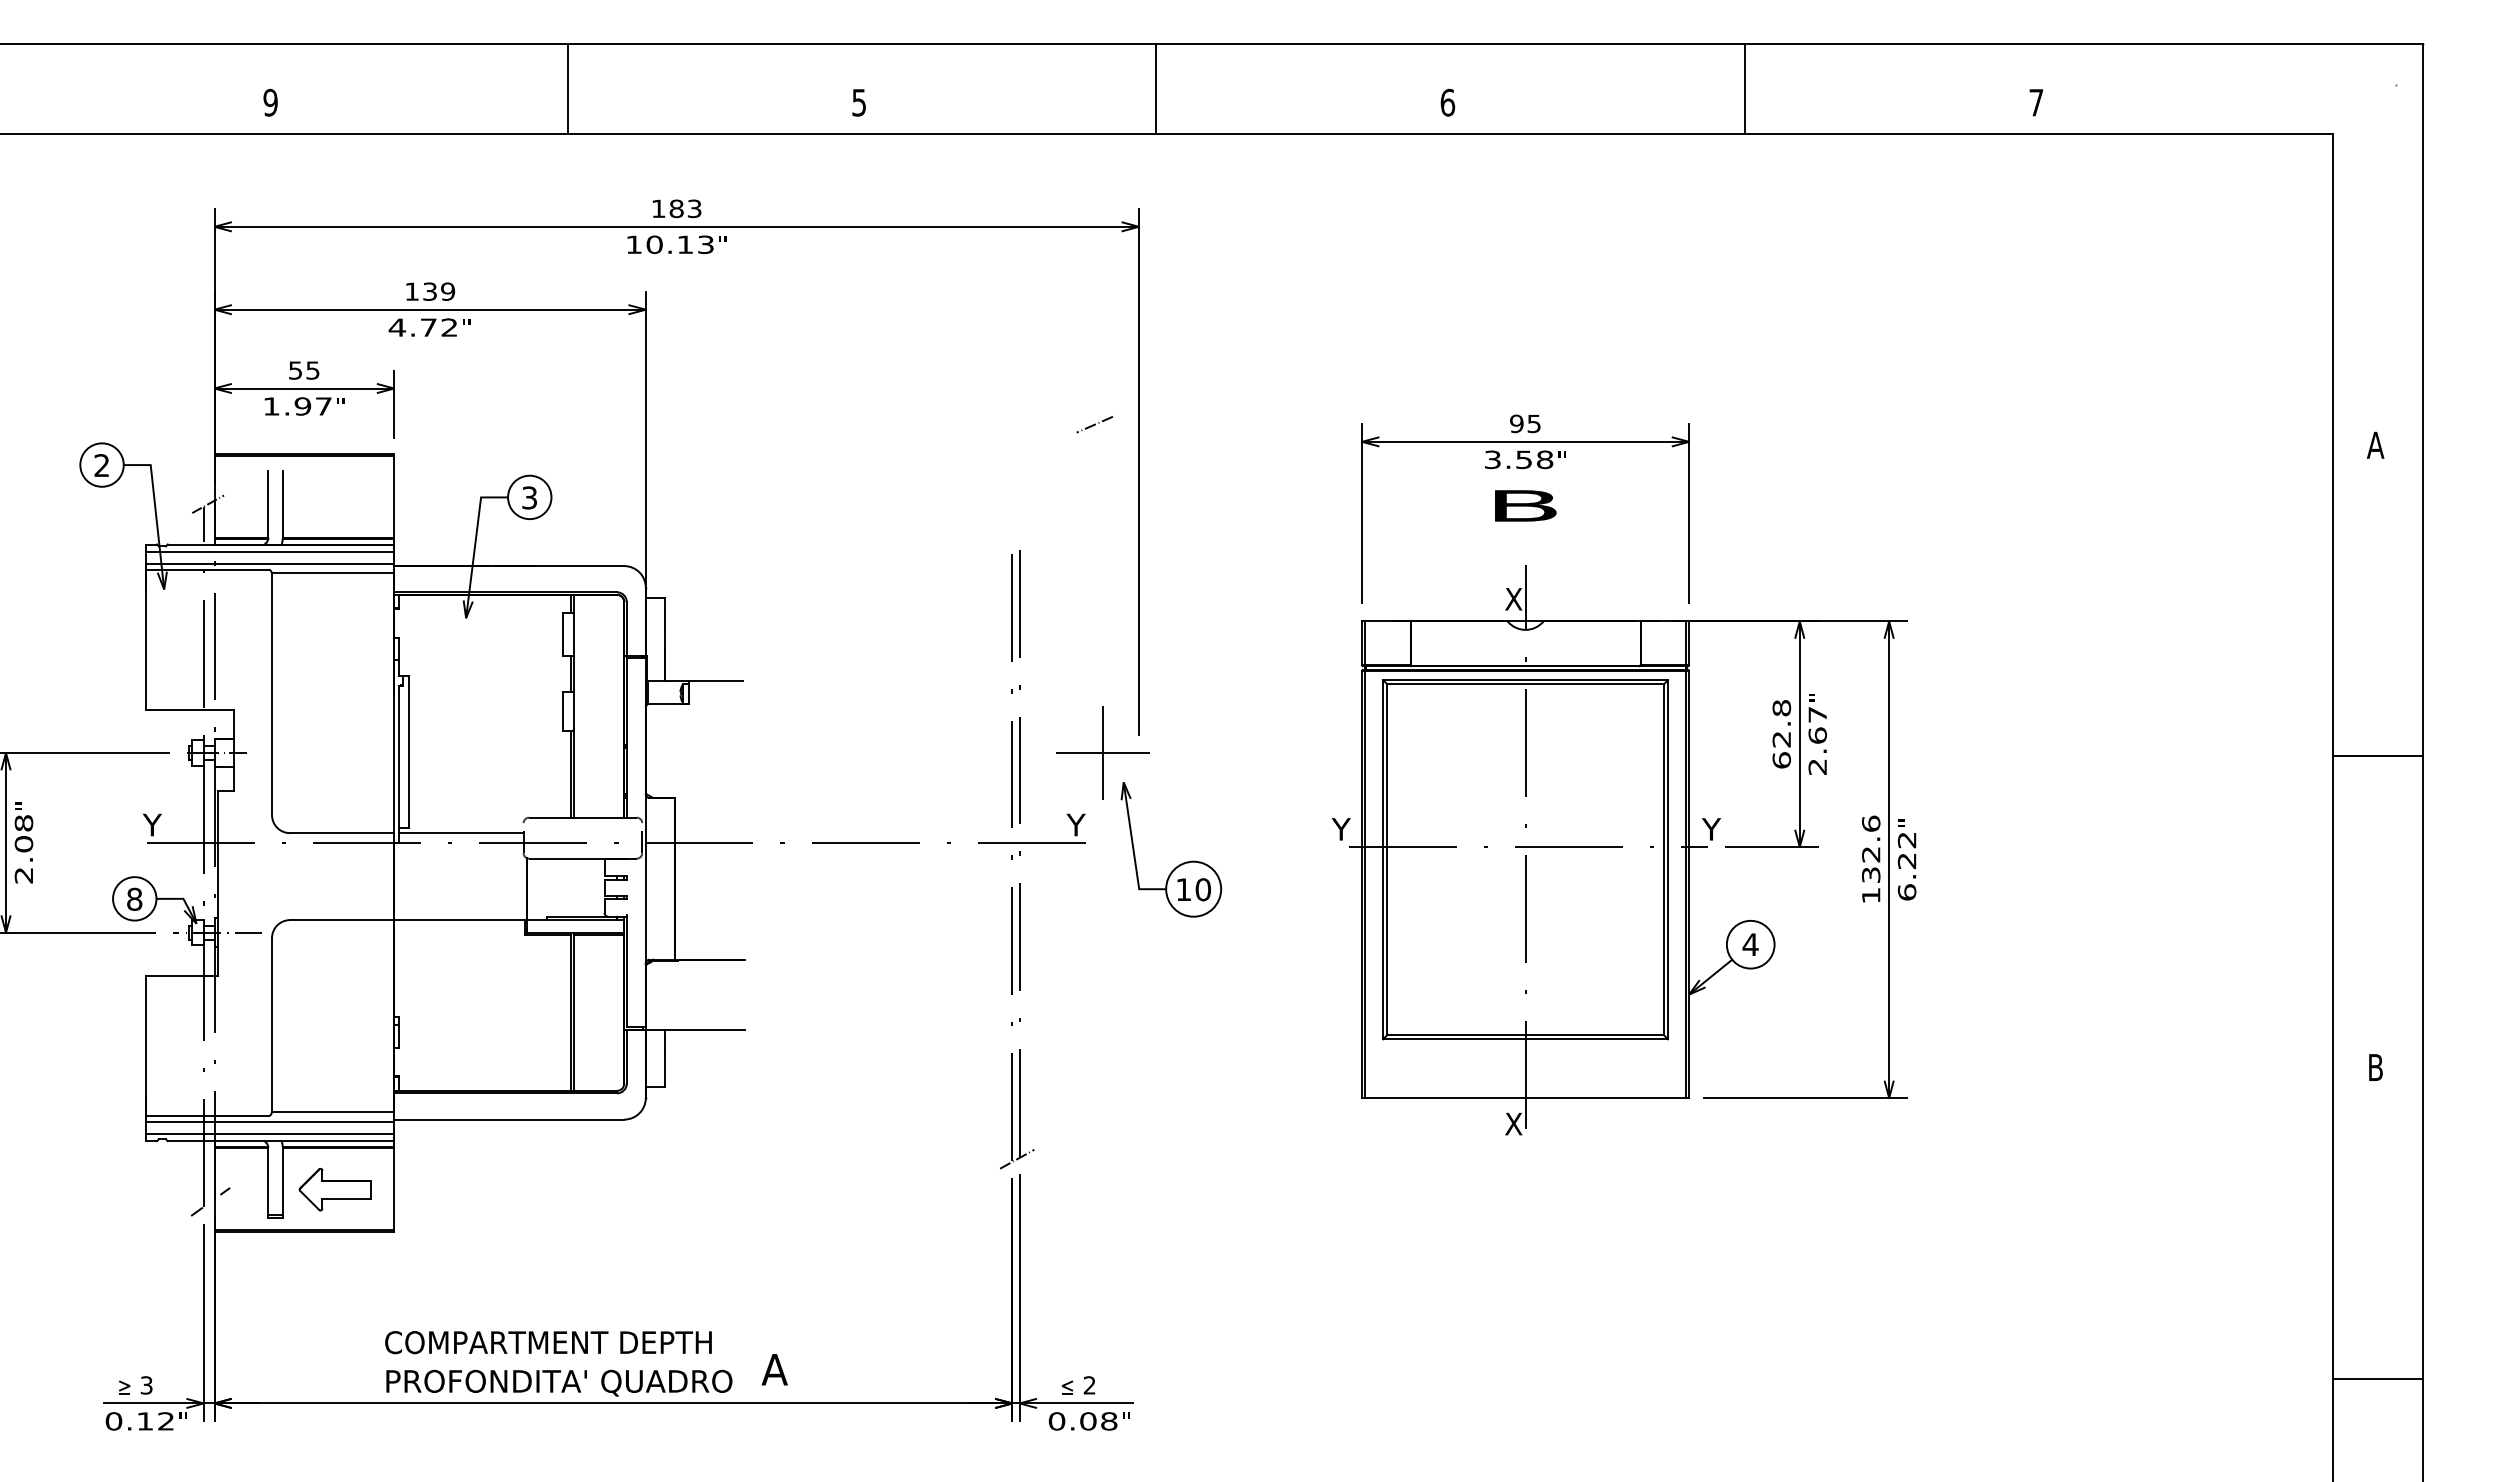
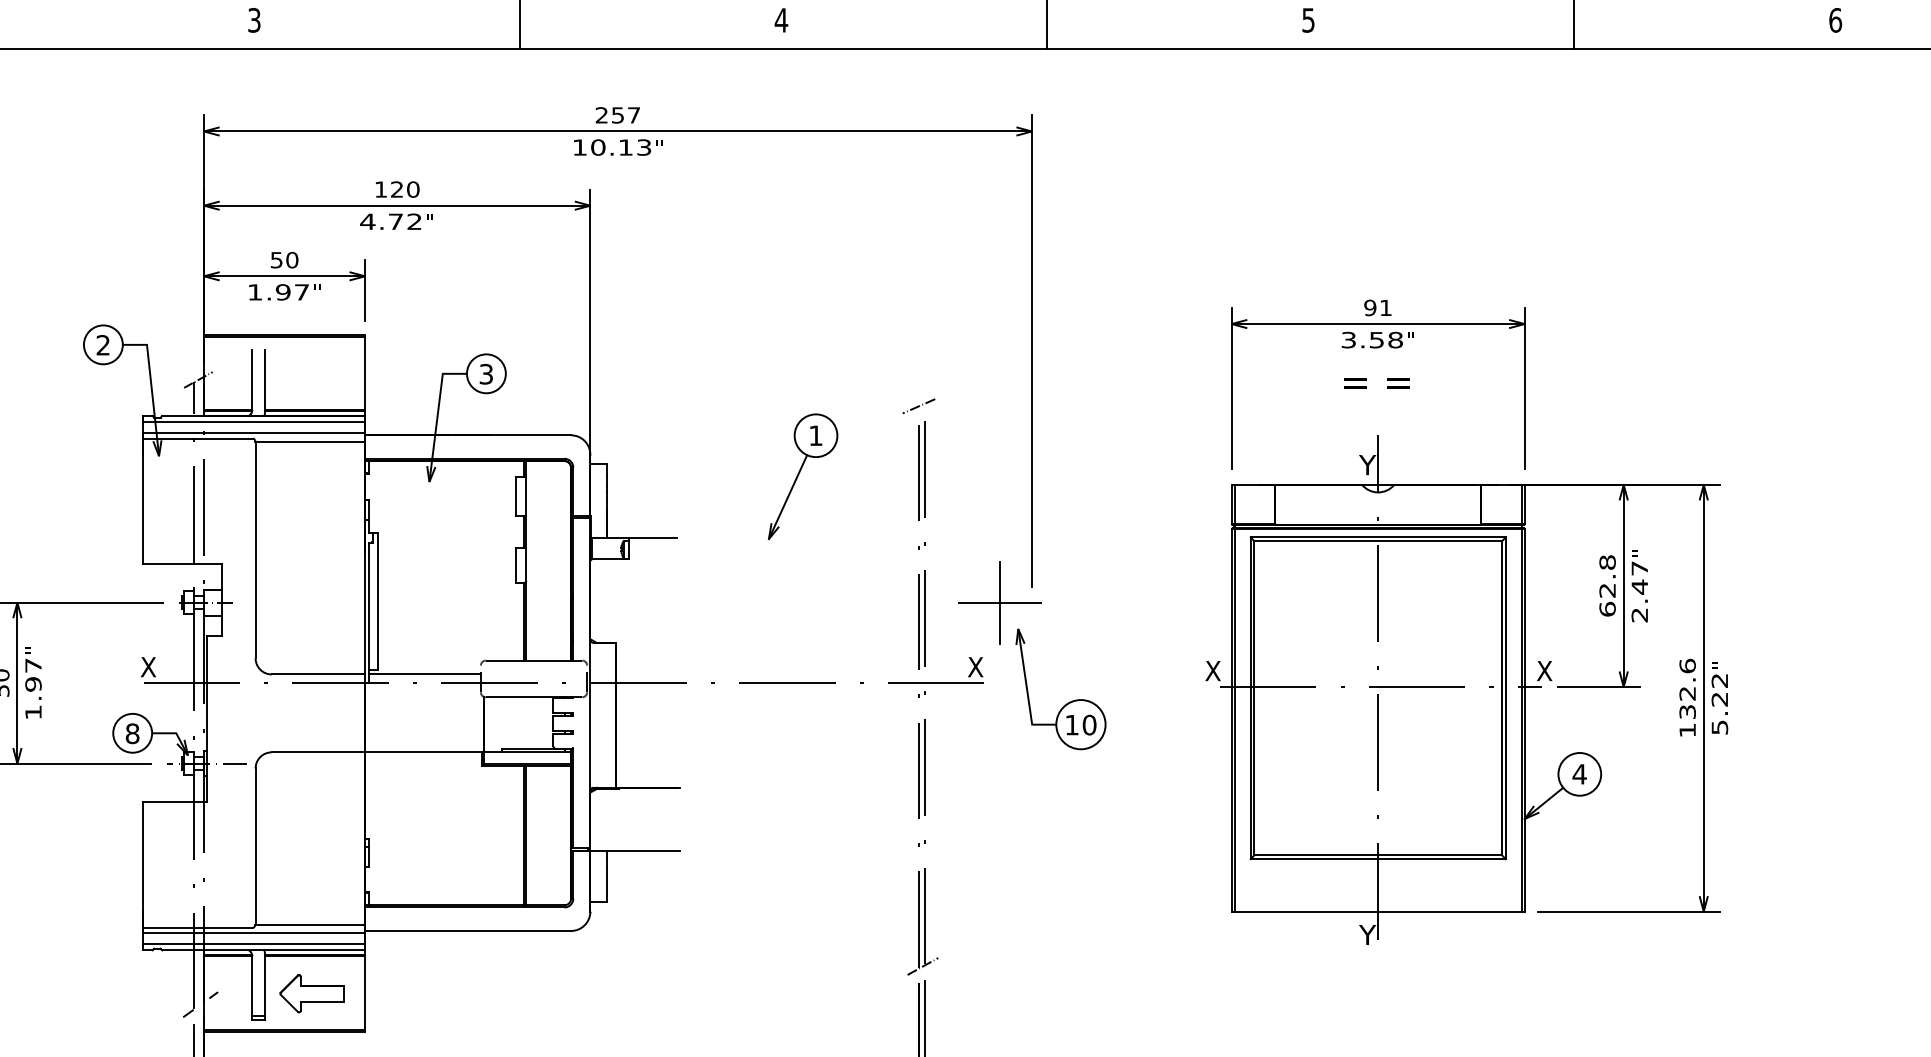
text: (270, 102) -> (254, 20), 9 -> 3
text: (858, 102) -> (780, 20), 5 -> 4
text: (1447, 102) -> (1308, 20), 6 -> 5
text: (2036, 102) -> (1835, 20), 7 -> 6
text: (676, 208) -> (617, 115), 183 -> 257
text: (439, 291) -> (405, 189), 139 -> 120
text: (312, 370) -> (291, 260), 55 -> 50
text: (1533, 423) -> (1385, 307), 95 -> 91
line: (1094, 424) -> (918, 406), moved
text: (1524, 505) -> (1377, 381), B -> = =
text: (1513, 599) -> (1367, 465), X -> Y
part: (883, 611) -> (803, 475), added
text: (1817, 735) -> (1639, 587), 2.67 -> 2.47
text: (152, 824) -> (148, 666), Y -> X
text: (1075, 824) -> (975, 666), Y -> X
text: (1340, 829) -> (1212, 671), Y -> X
text: (1711, 829) -> (1544, 671), Y -> X
text: (23, 849) -> (33, 689), 2.08 -> 1.97
text: (1906, 892) -> (1719, 727), 6.22 -> 5.22
text: (1513, 1123) -> (1367, 934), X -> Y

